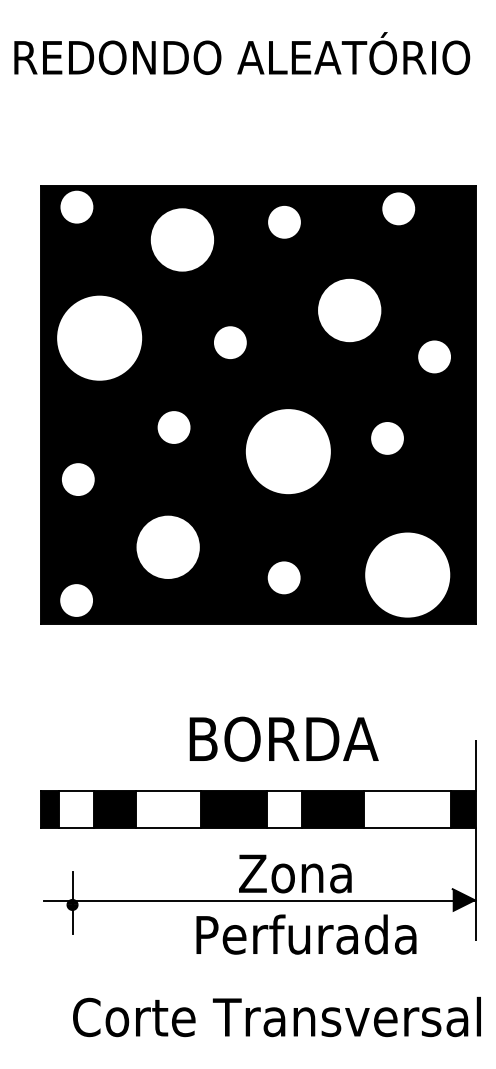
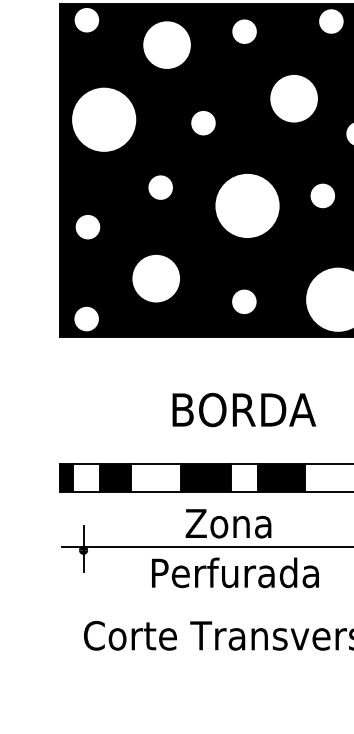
text: (283, 738) -> (243, 409), moved
text: (295, 873) -> (228, 523), moved
text: (306, 934) -> (235, 572), moved

